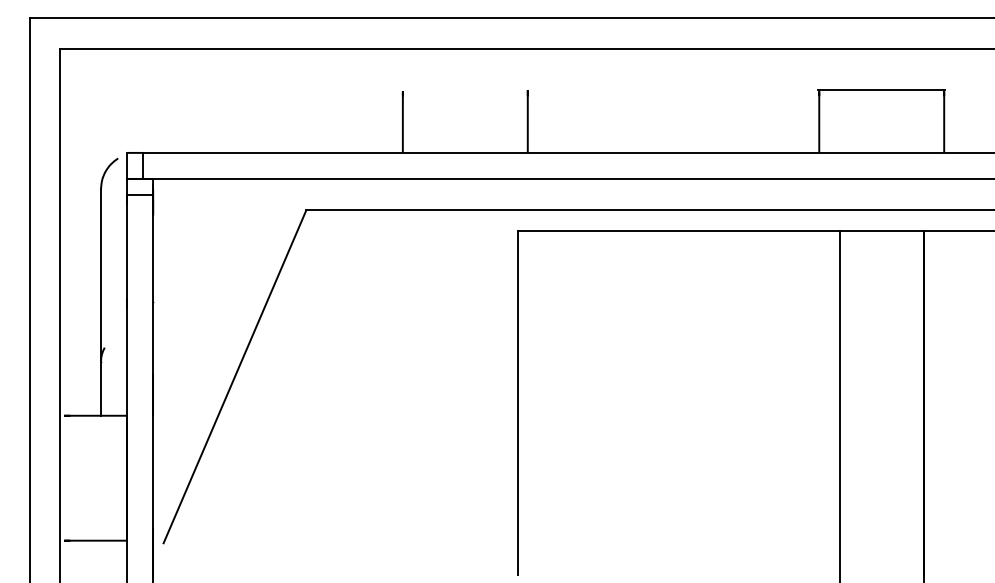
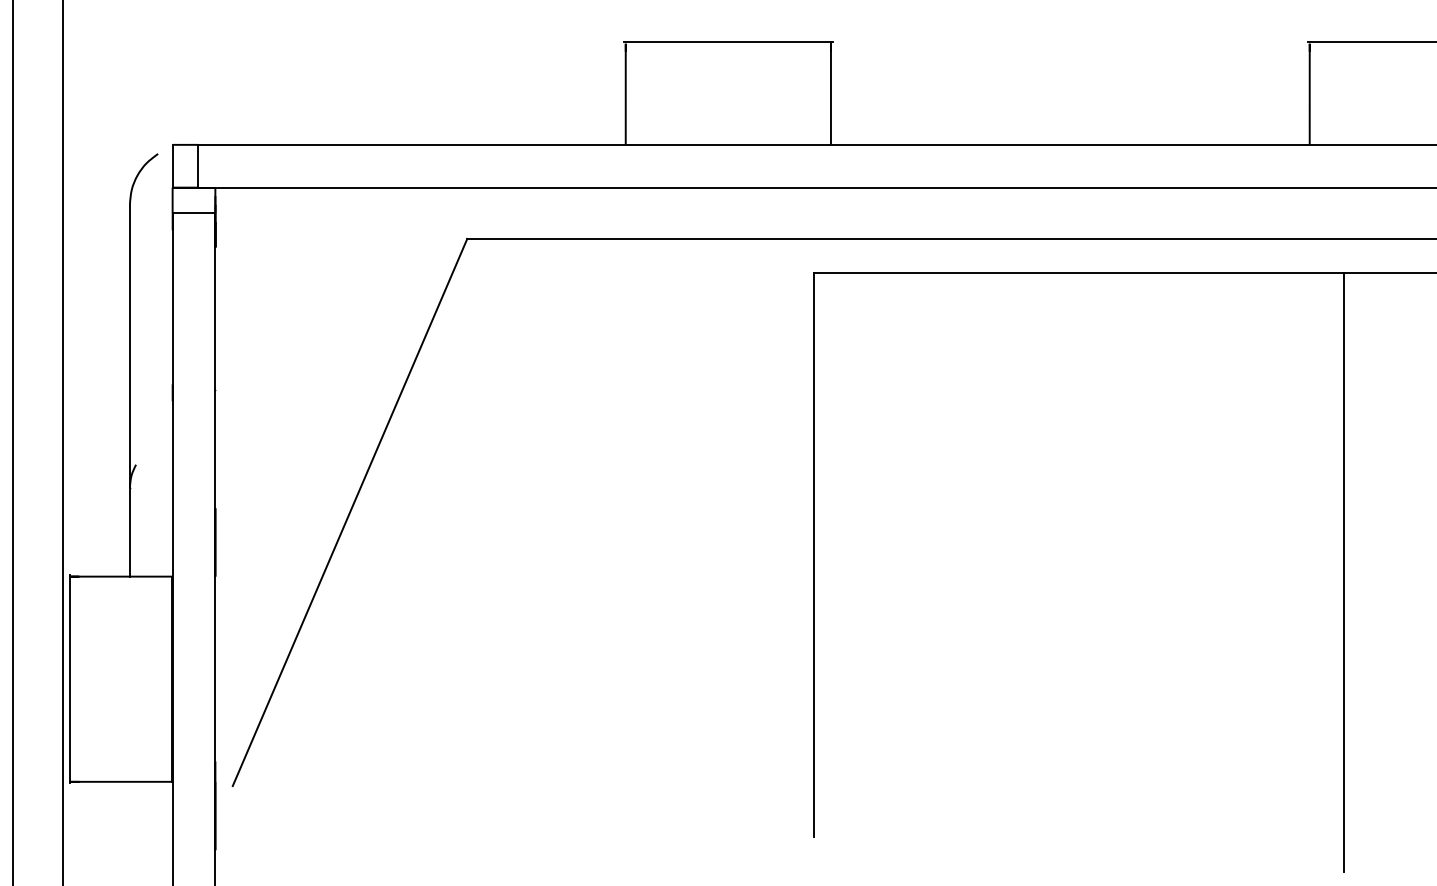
line: (464, 90) -> (726, 42), added
line: (64, 478) -> (69, 679), added

